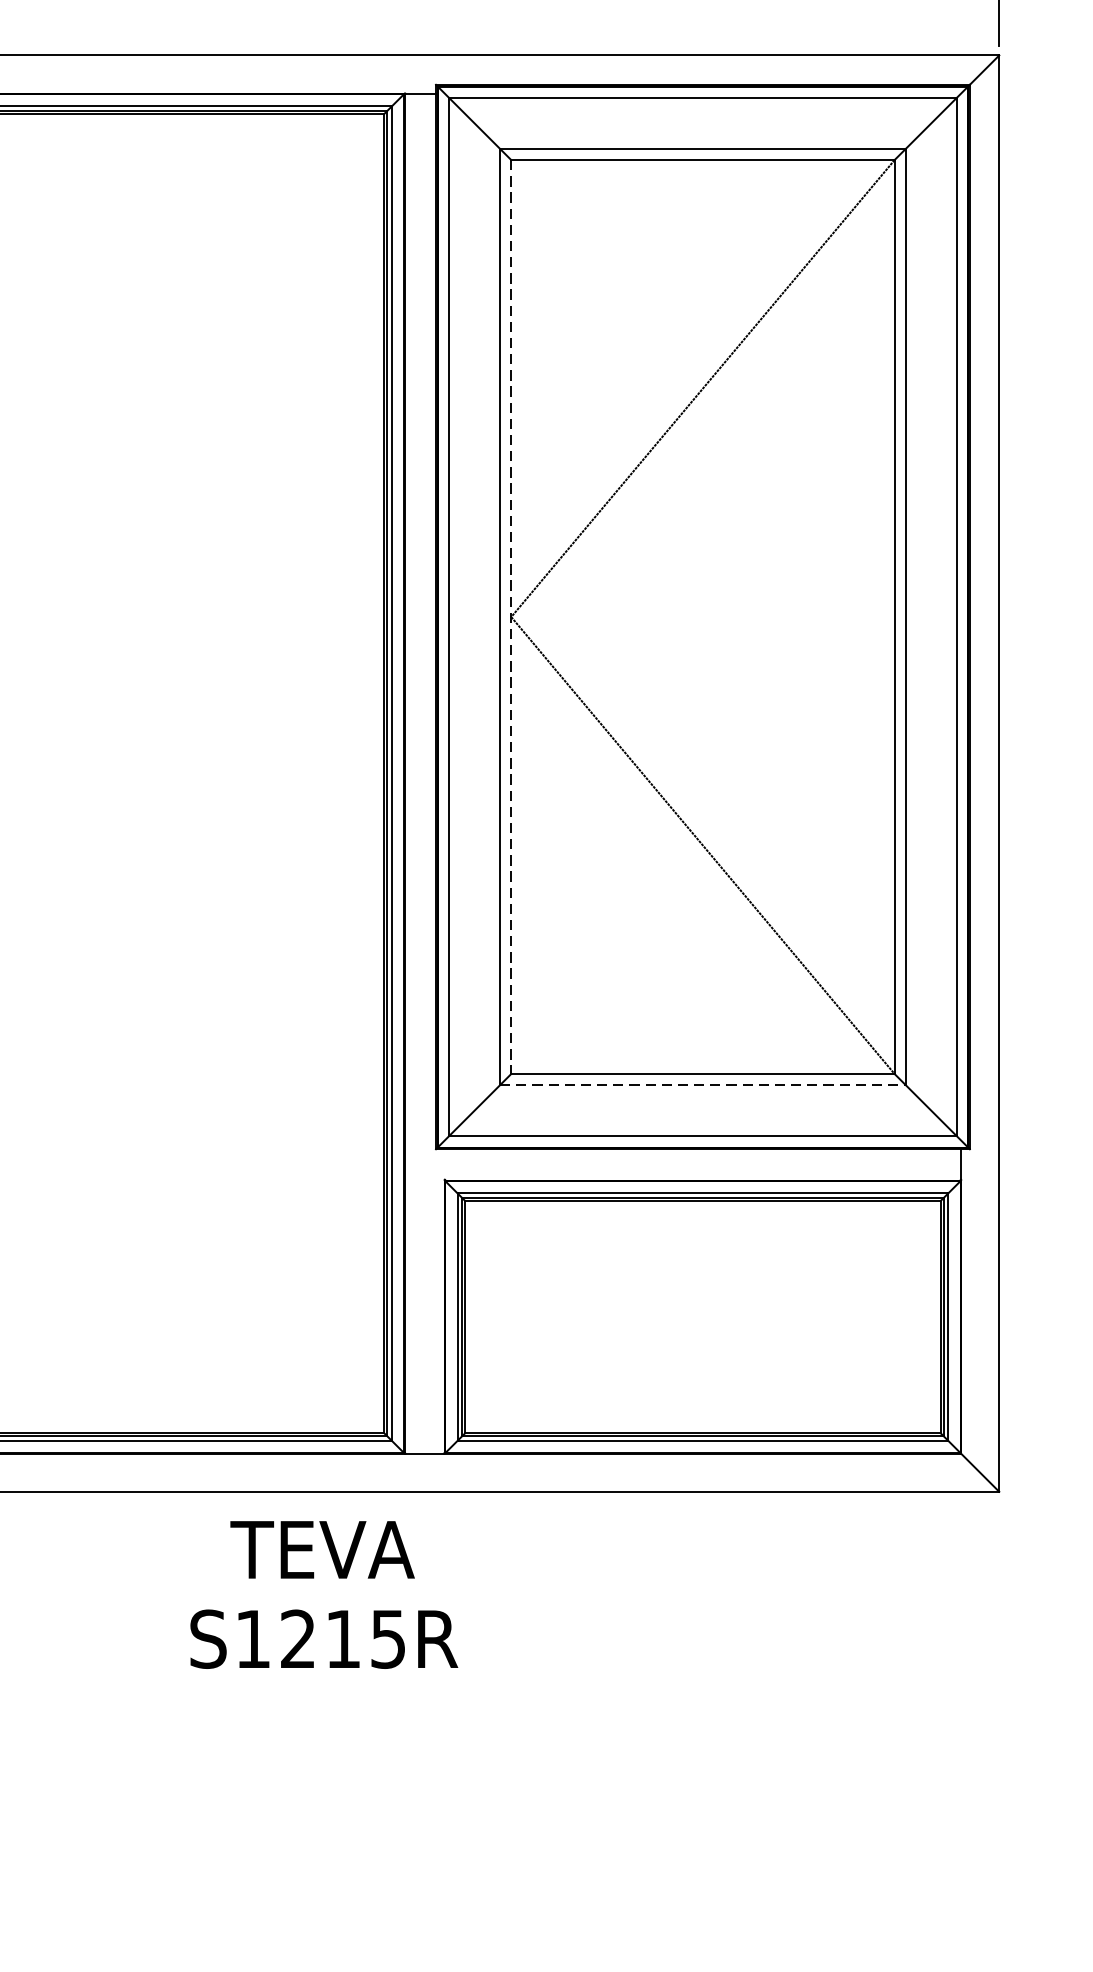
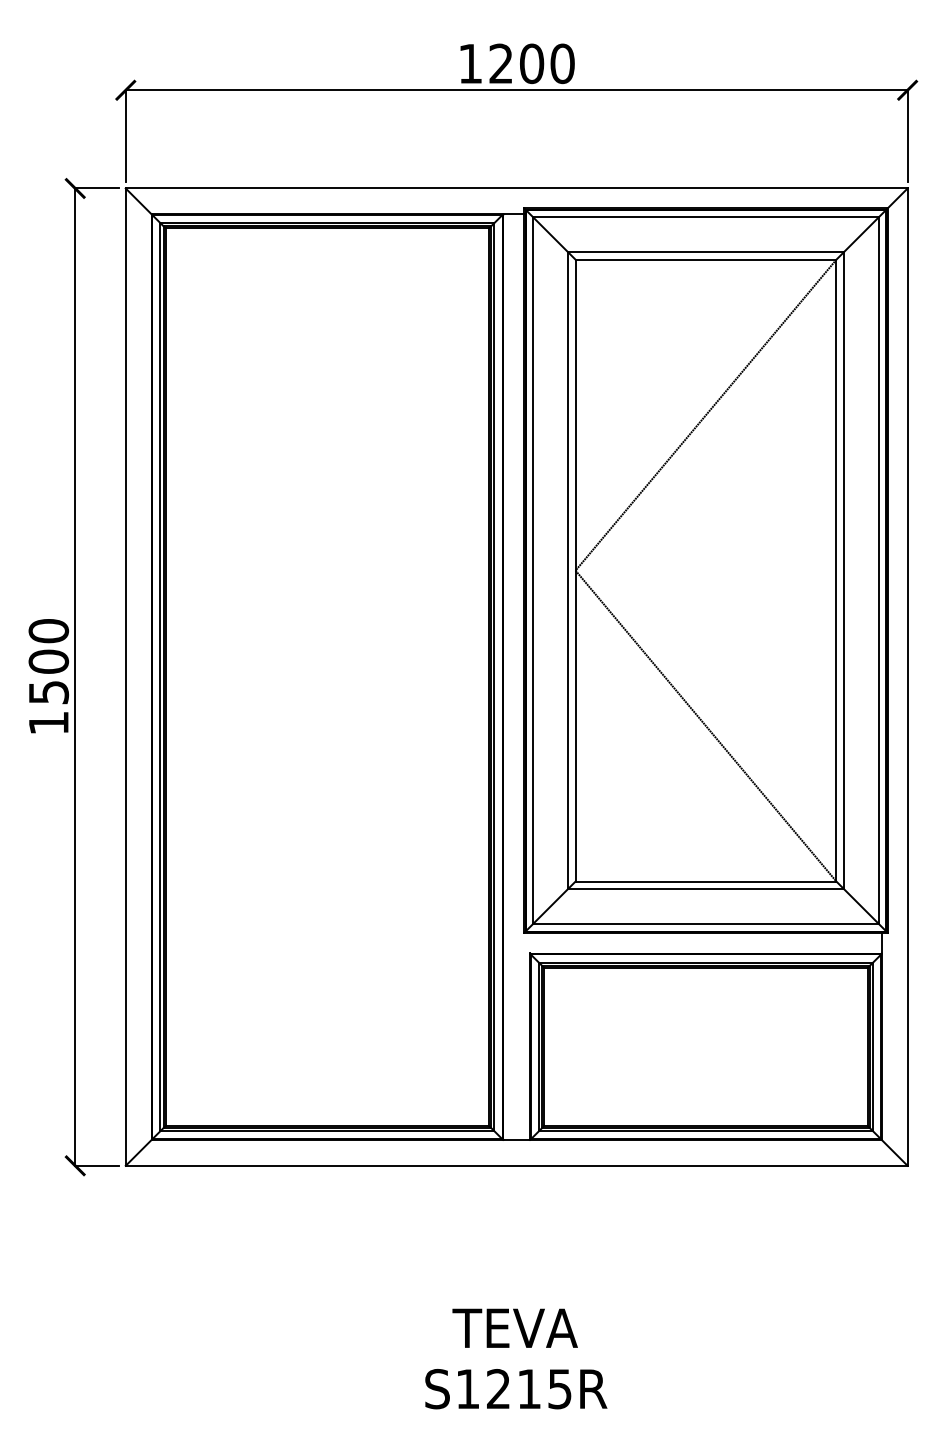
line: (511, 616) -> (575, 570), dashed -> solid
line: (703, 1085) -> (706, 889), dashed -> solid
text: (324, 1594) -> (516, 1358), moved

